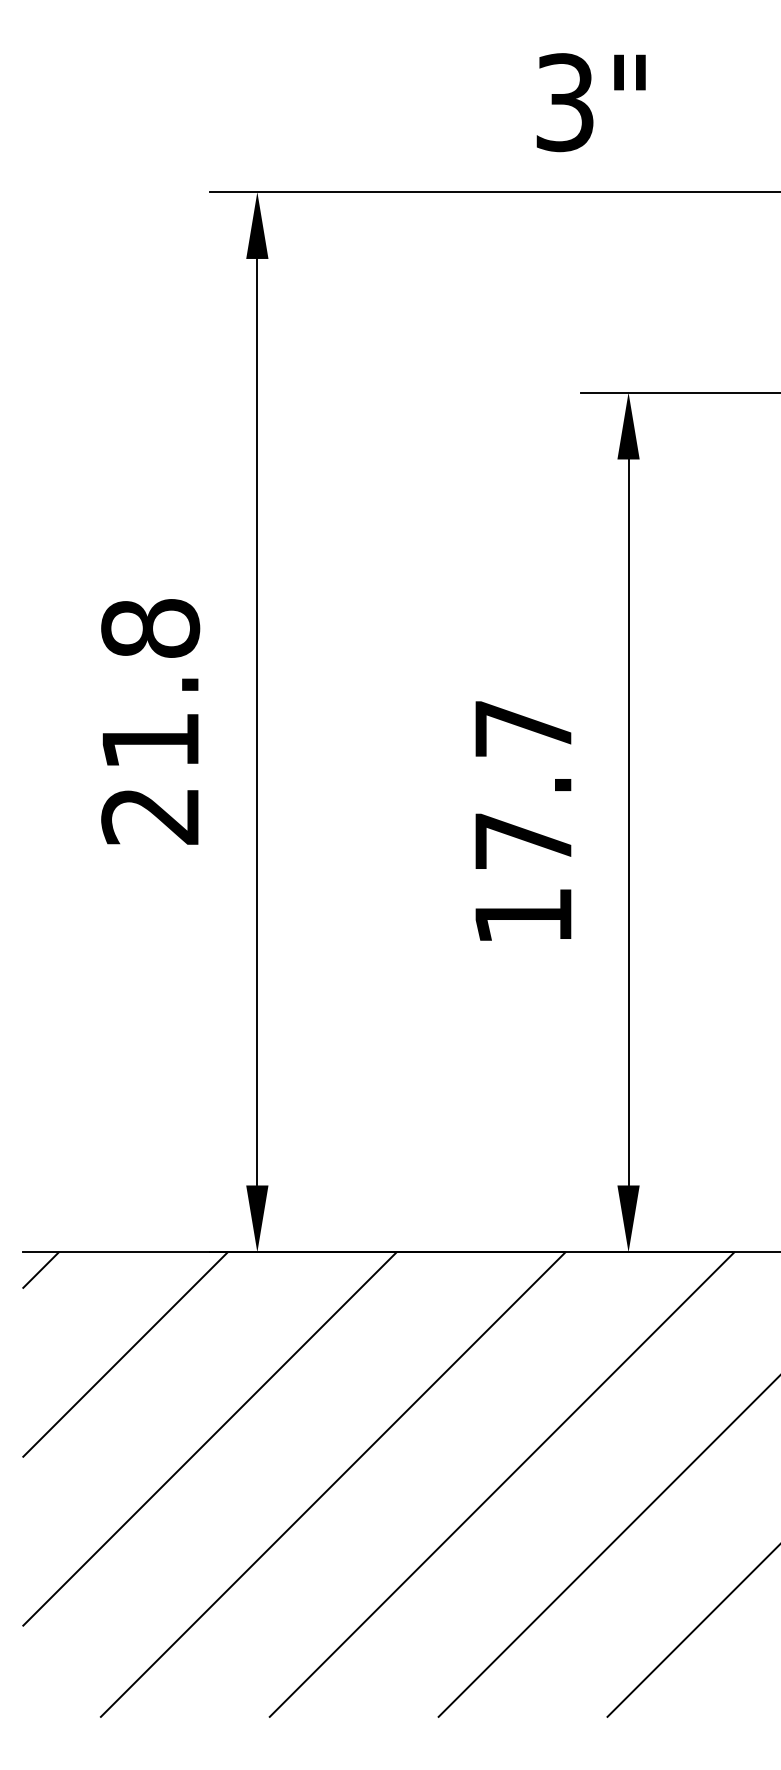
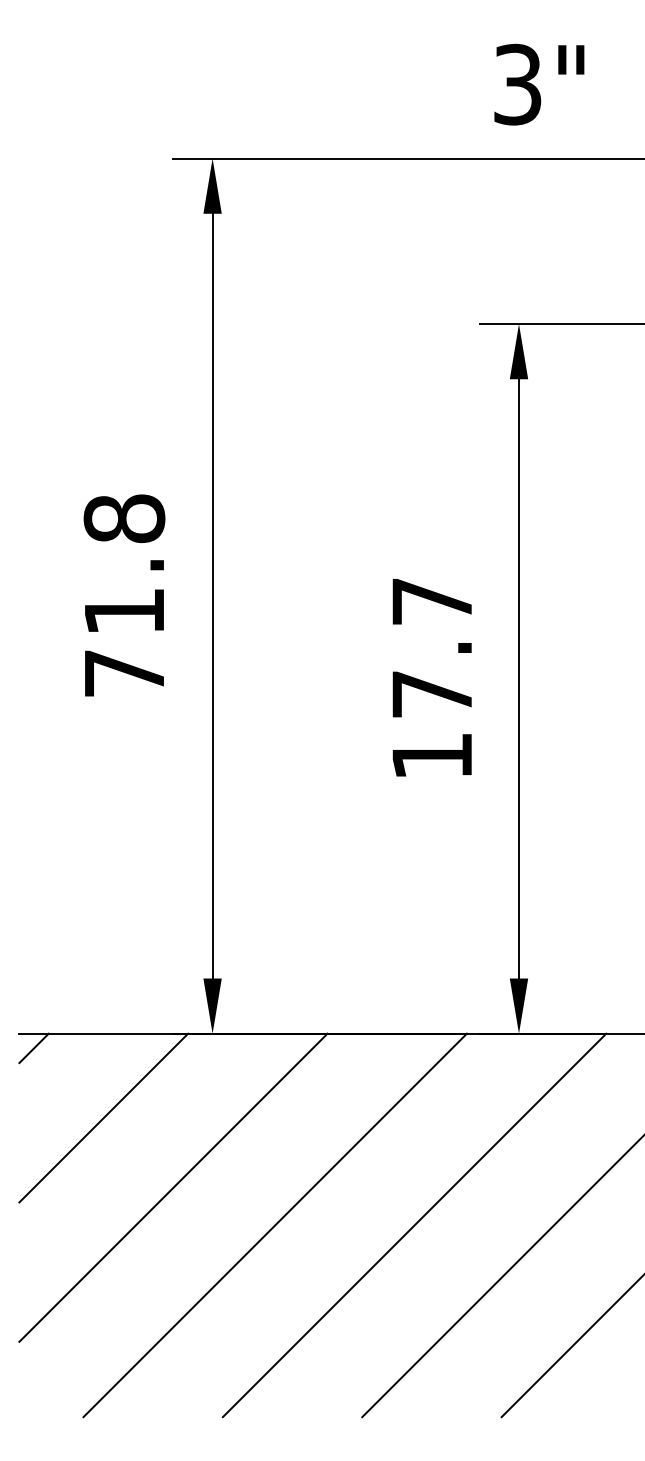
text: (590, 102) -> (538, 84), moved
text: (149, 816) -> (123, 673), 21.8 -> 71.8

